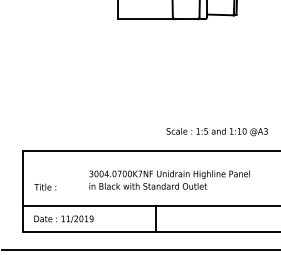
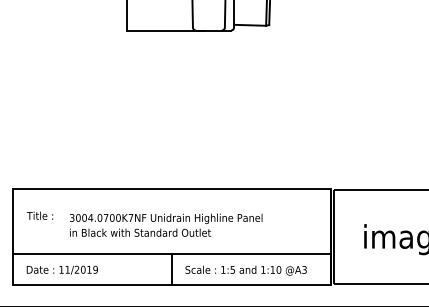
text: (216, 131) -> (245, 270), moved
text: (169, 179) -> (166, 224), moved
text: (44, 186) -> (39, 215), moved

